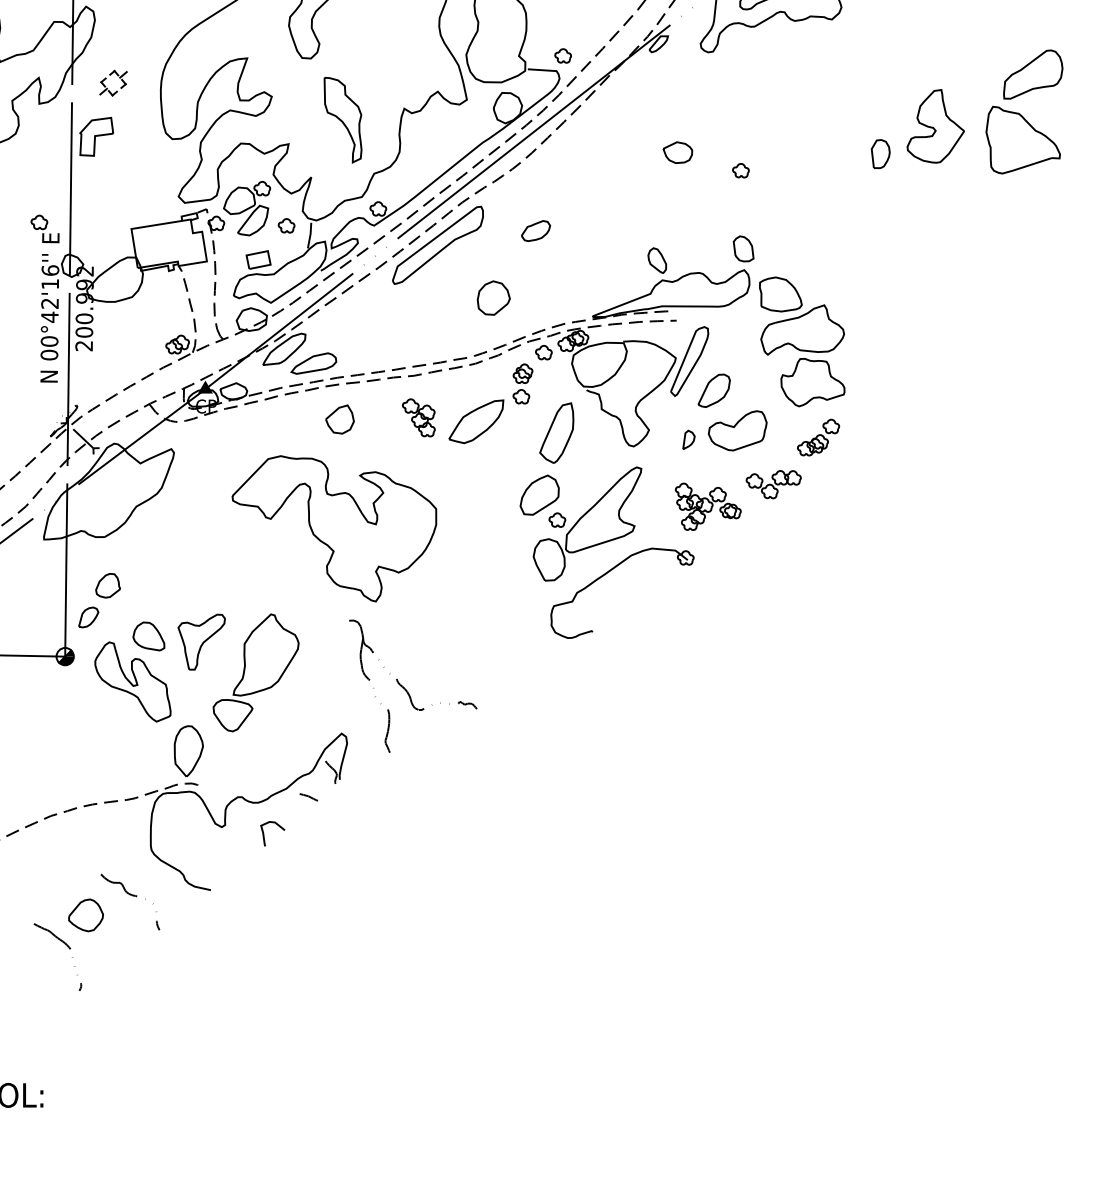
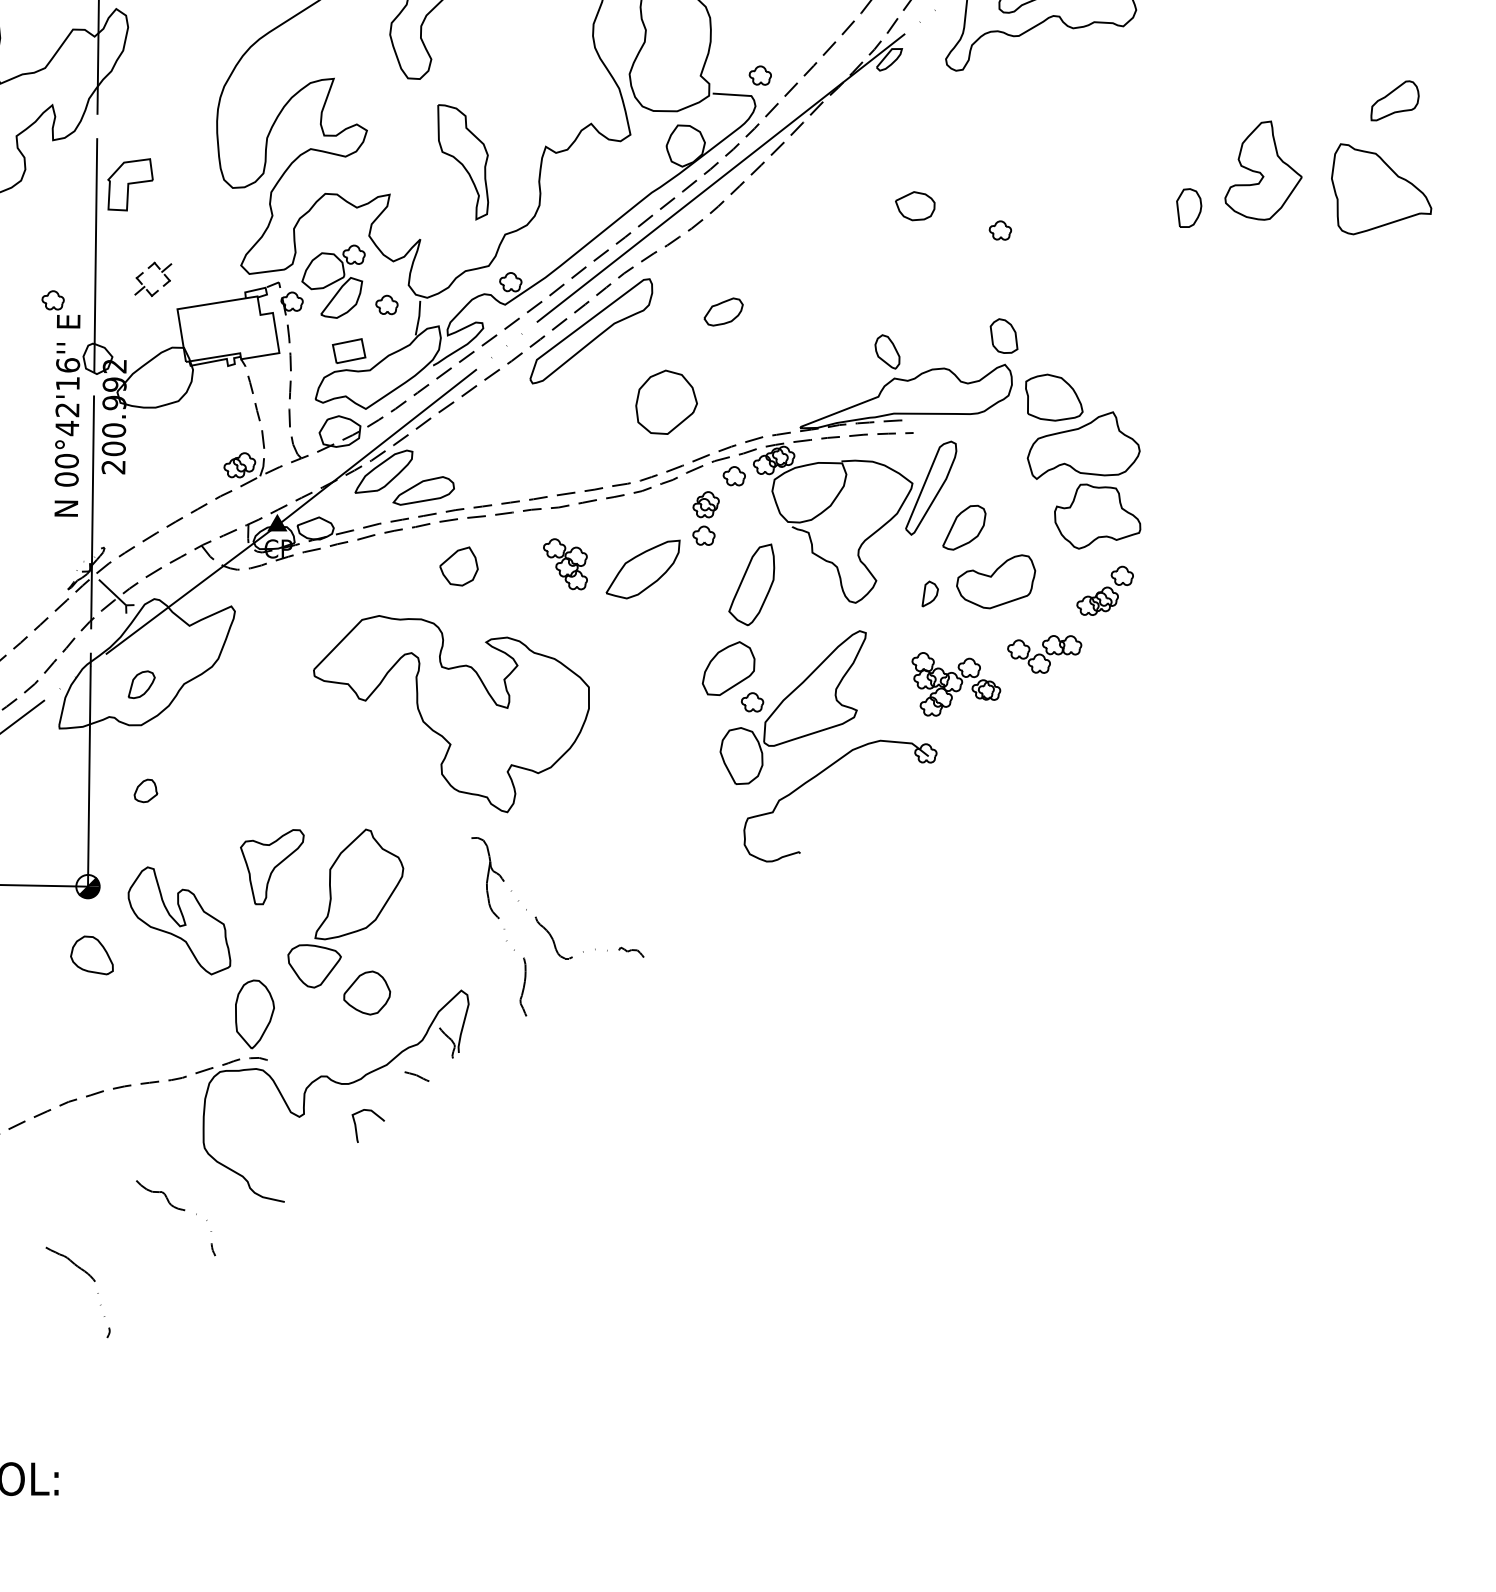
part: (1032, 74) -> (1394, 100), size x0.6
part: (119, 78) -> (161, 272), moved
part: (493, 298) -> (666, 402), size x1.4
part: (107, 585) -> (145, 790), size x0.7
part: (88, 617) -> (141, 684), moved
part: (148, 636) -> (91, 955), moved
part: (86, 914) -> (367, 992), moved

